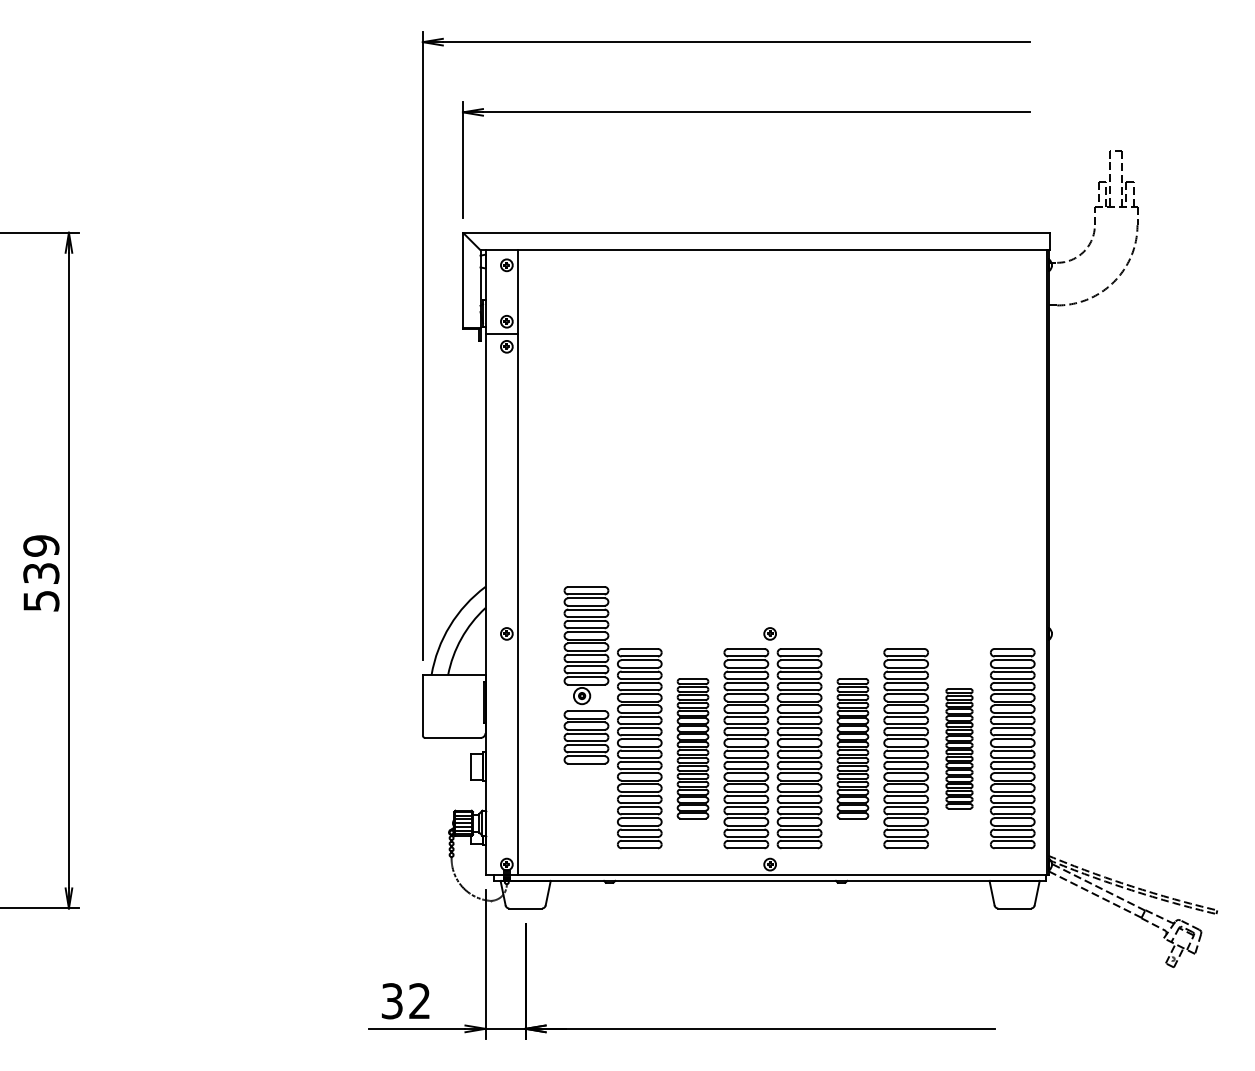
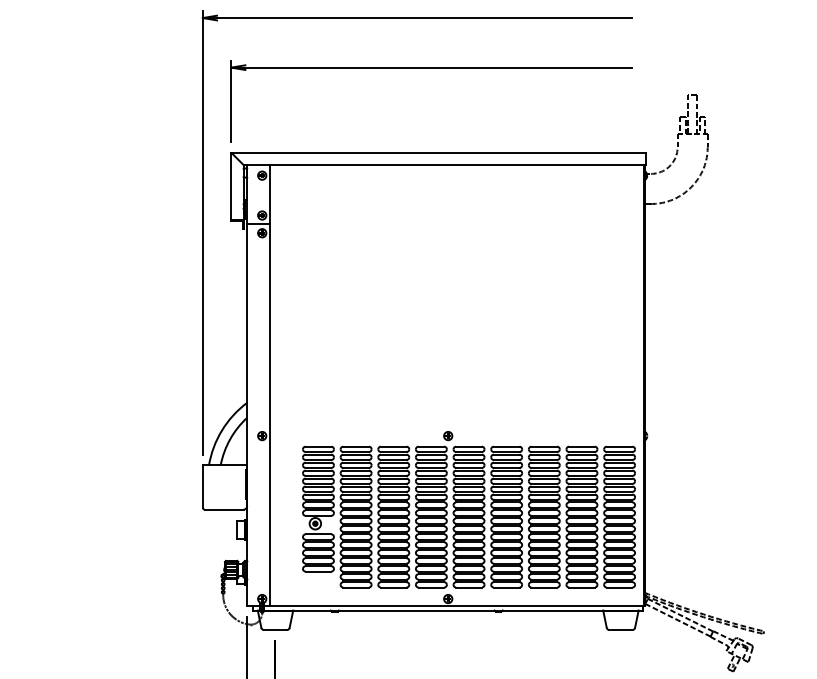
part: (586, 675) -> (318, 509), moved
part: (692, 748) -> (393, 517), size x1.43
part: (852, 748) -> (506, 517), size x1.43
part: (959, 748) -> (581, 517), size x1.67

